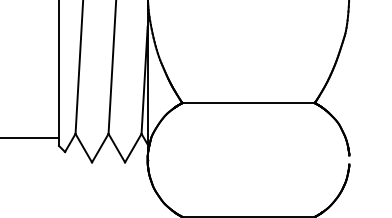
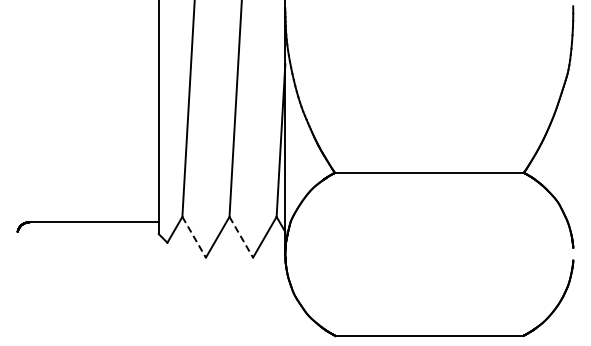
line: (84, 148) -> (194, 237), solid -> dashed
line: (116, 148) -> (241, 237), solid -> dashed

